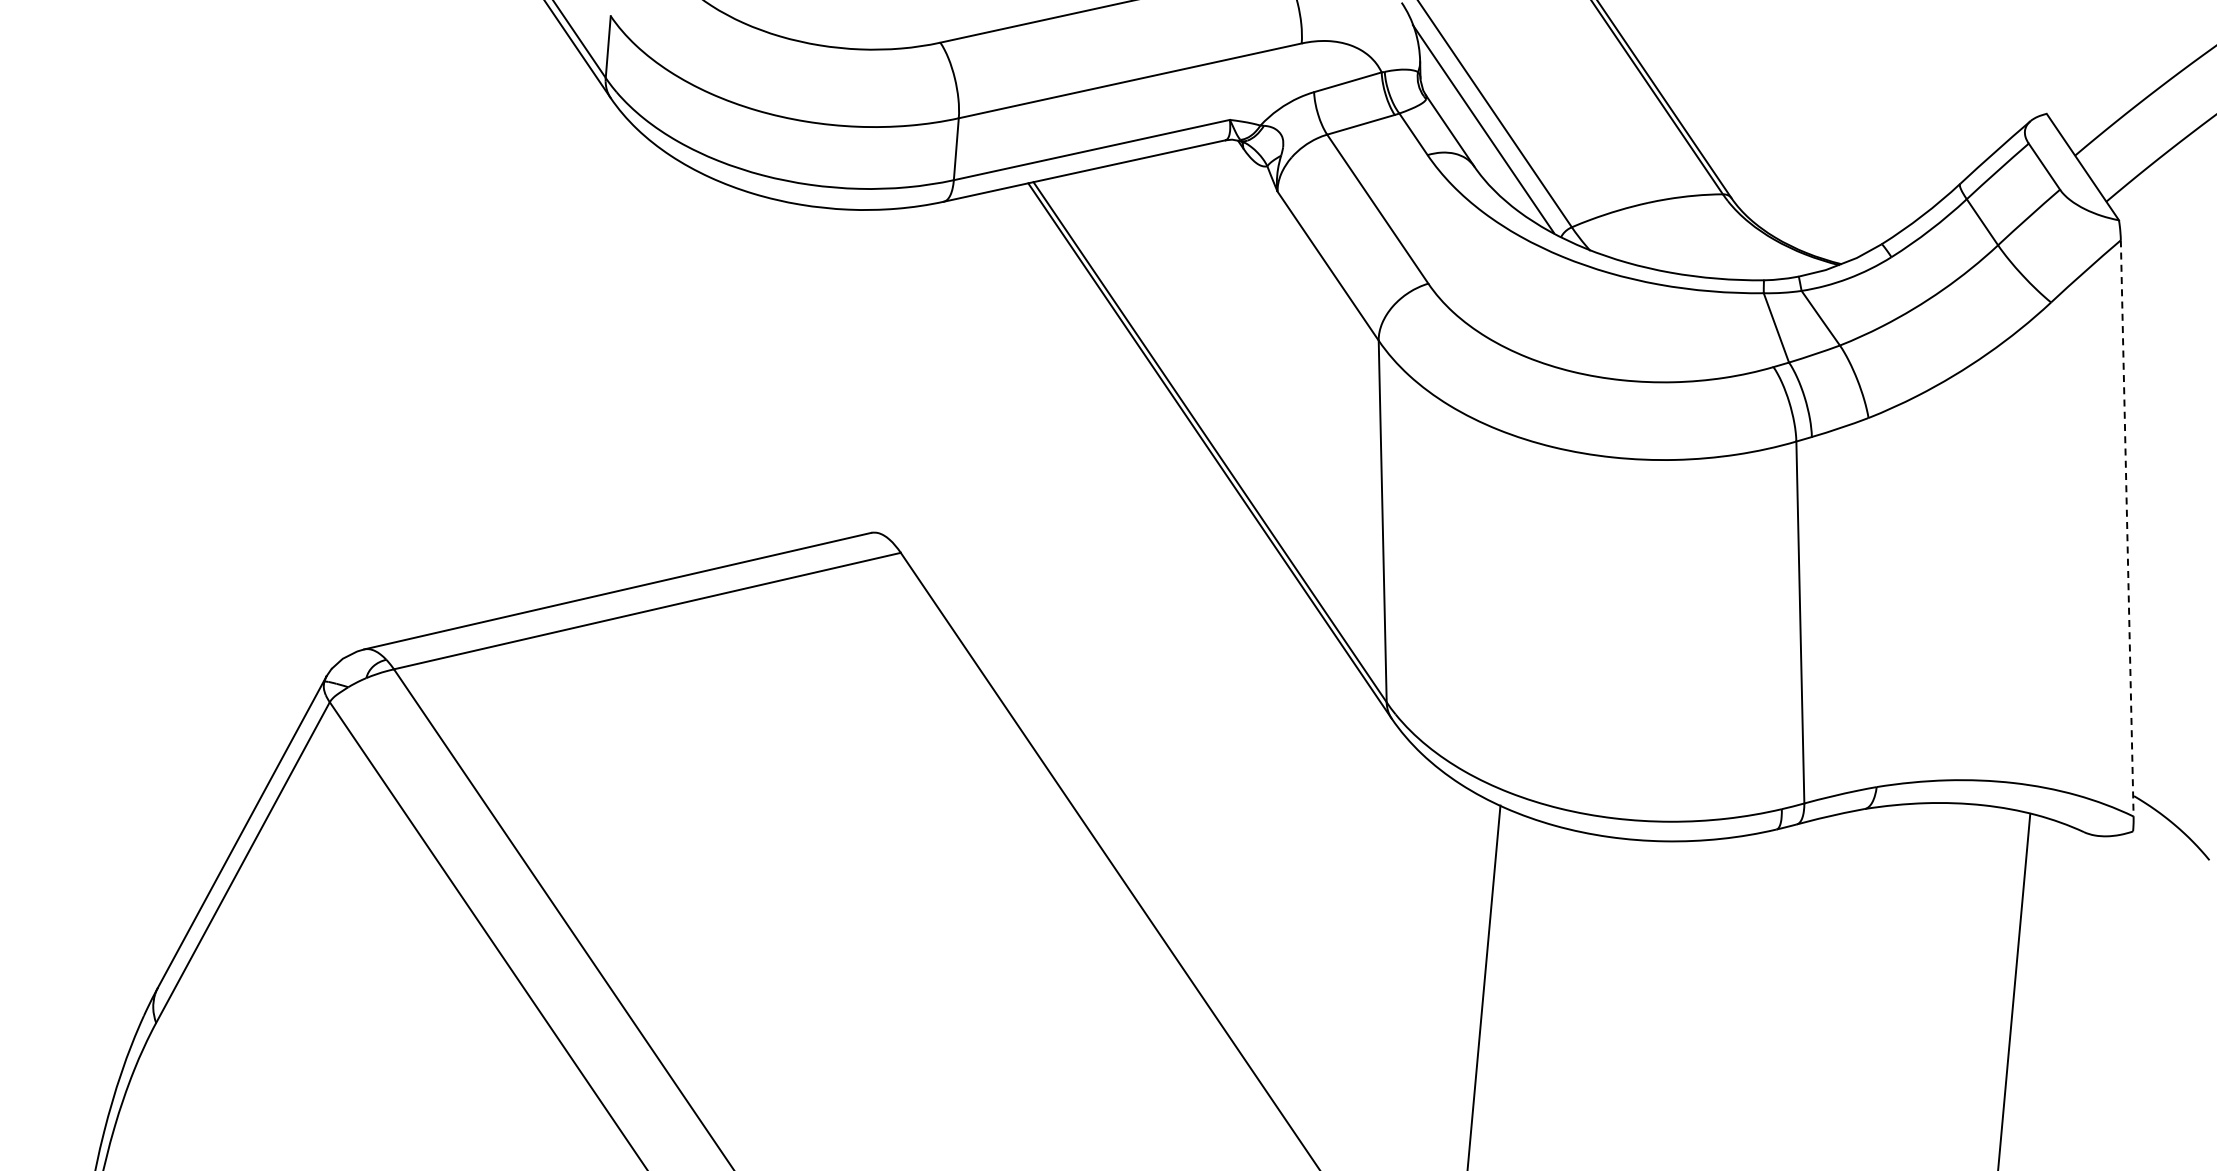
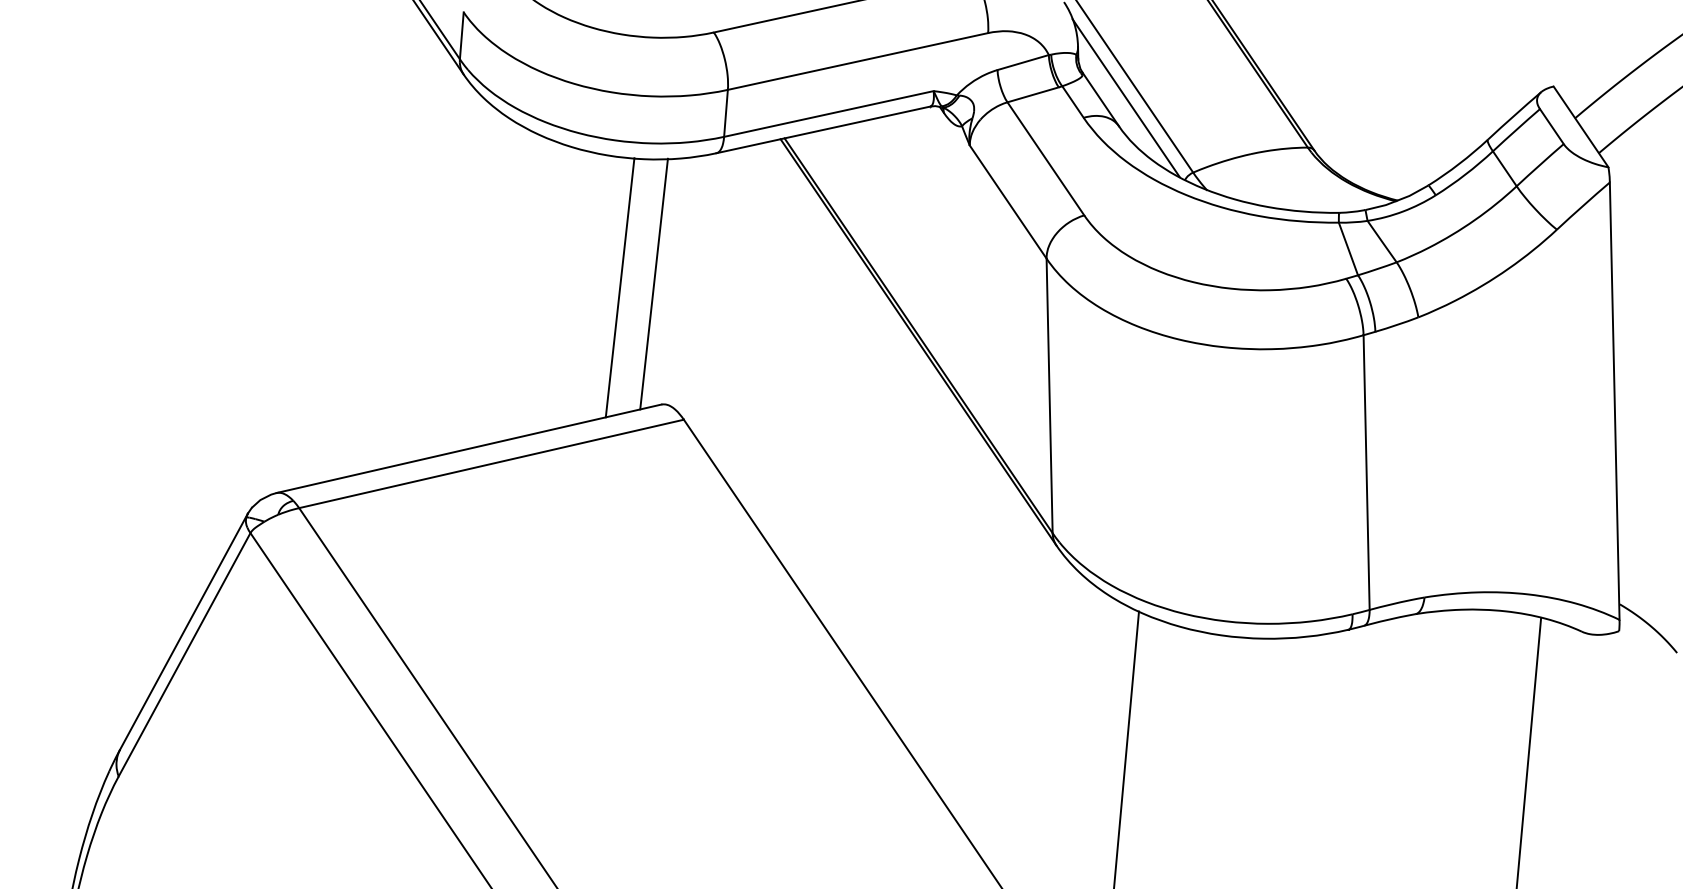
line: (861, 374) -> (654, 284), added
line: (816, 378) -> (619, 287), added
line: (2127, 528) -> (1614, 401), dashed -> solid

